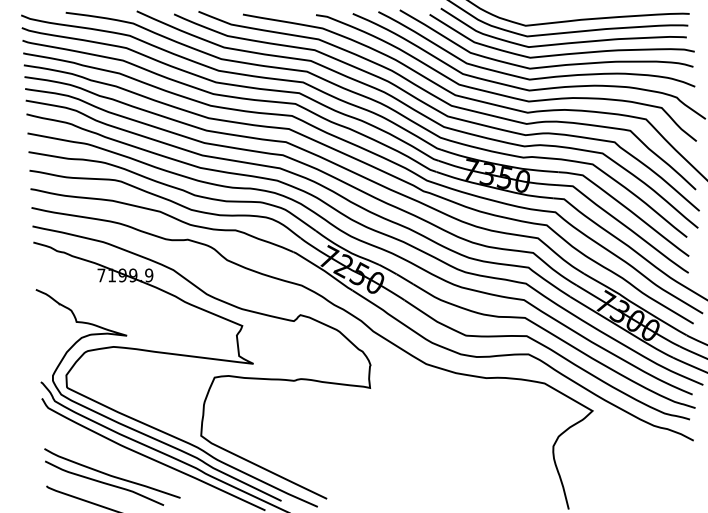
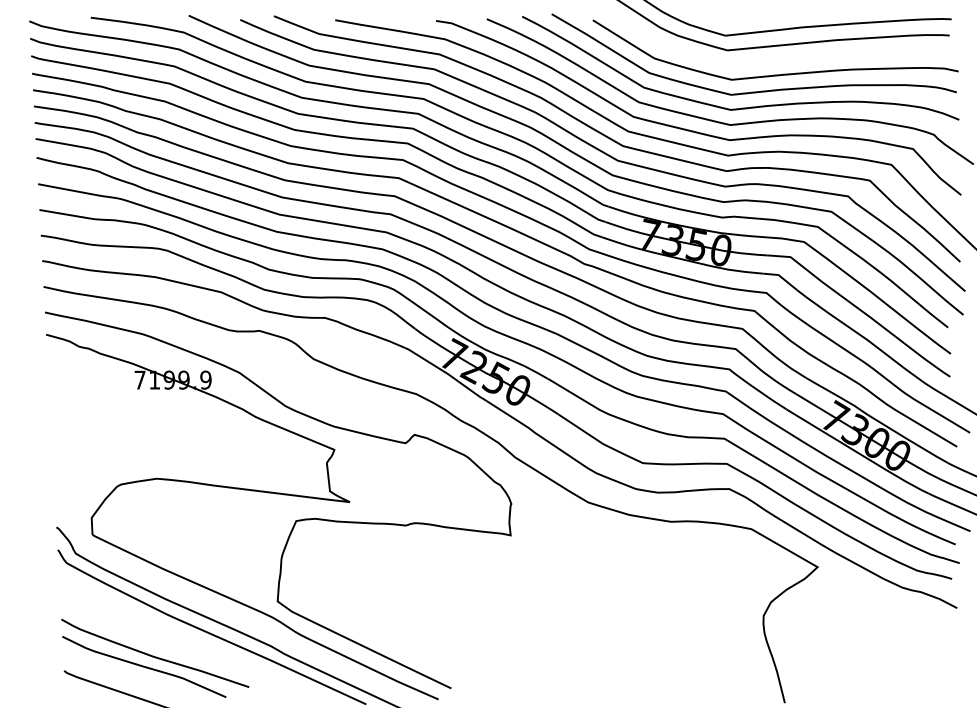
curve: (563, 43) -> (777, 59), removed
part: (140, 431) -> (193, 595), removed

